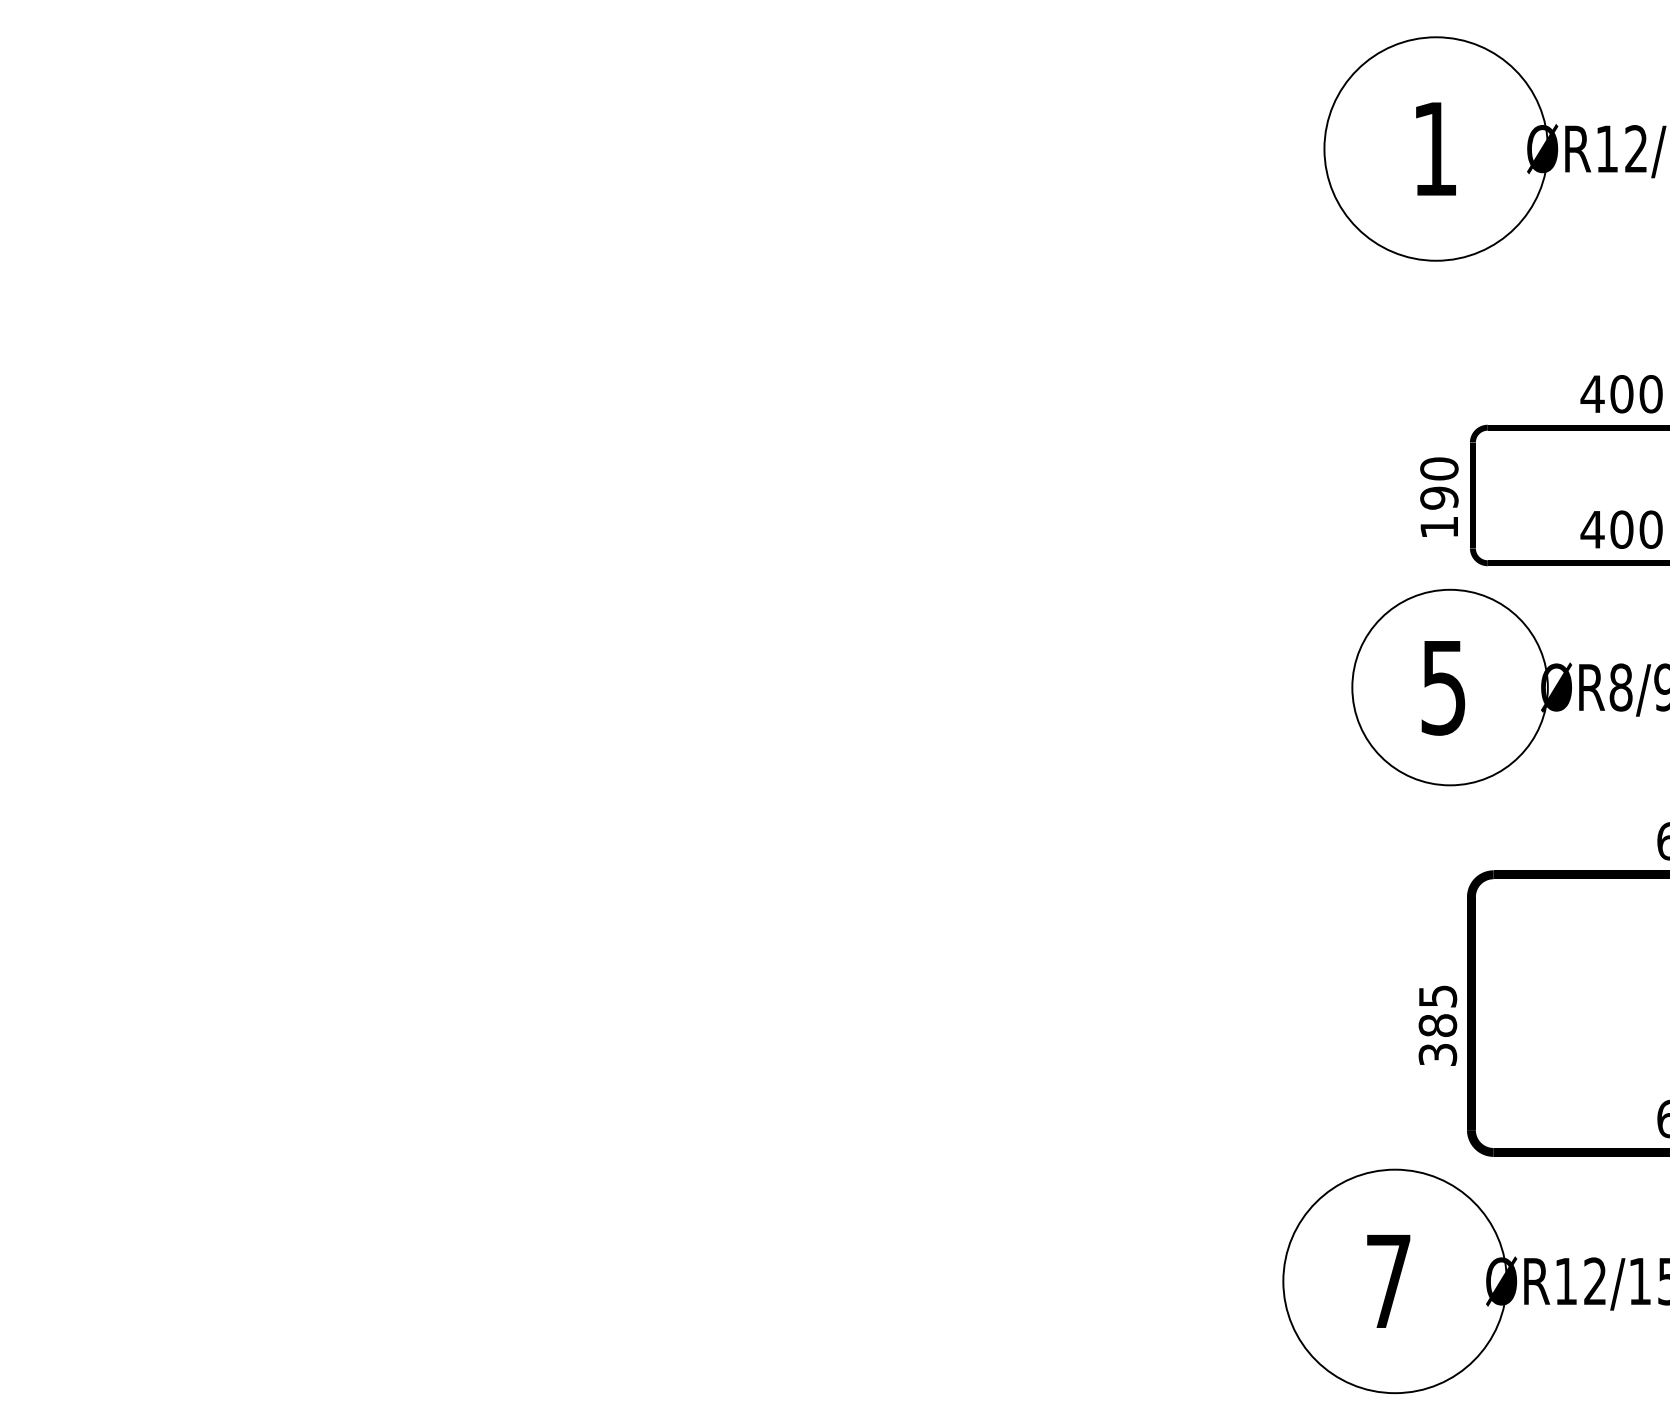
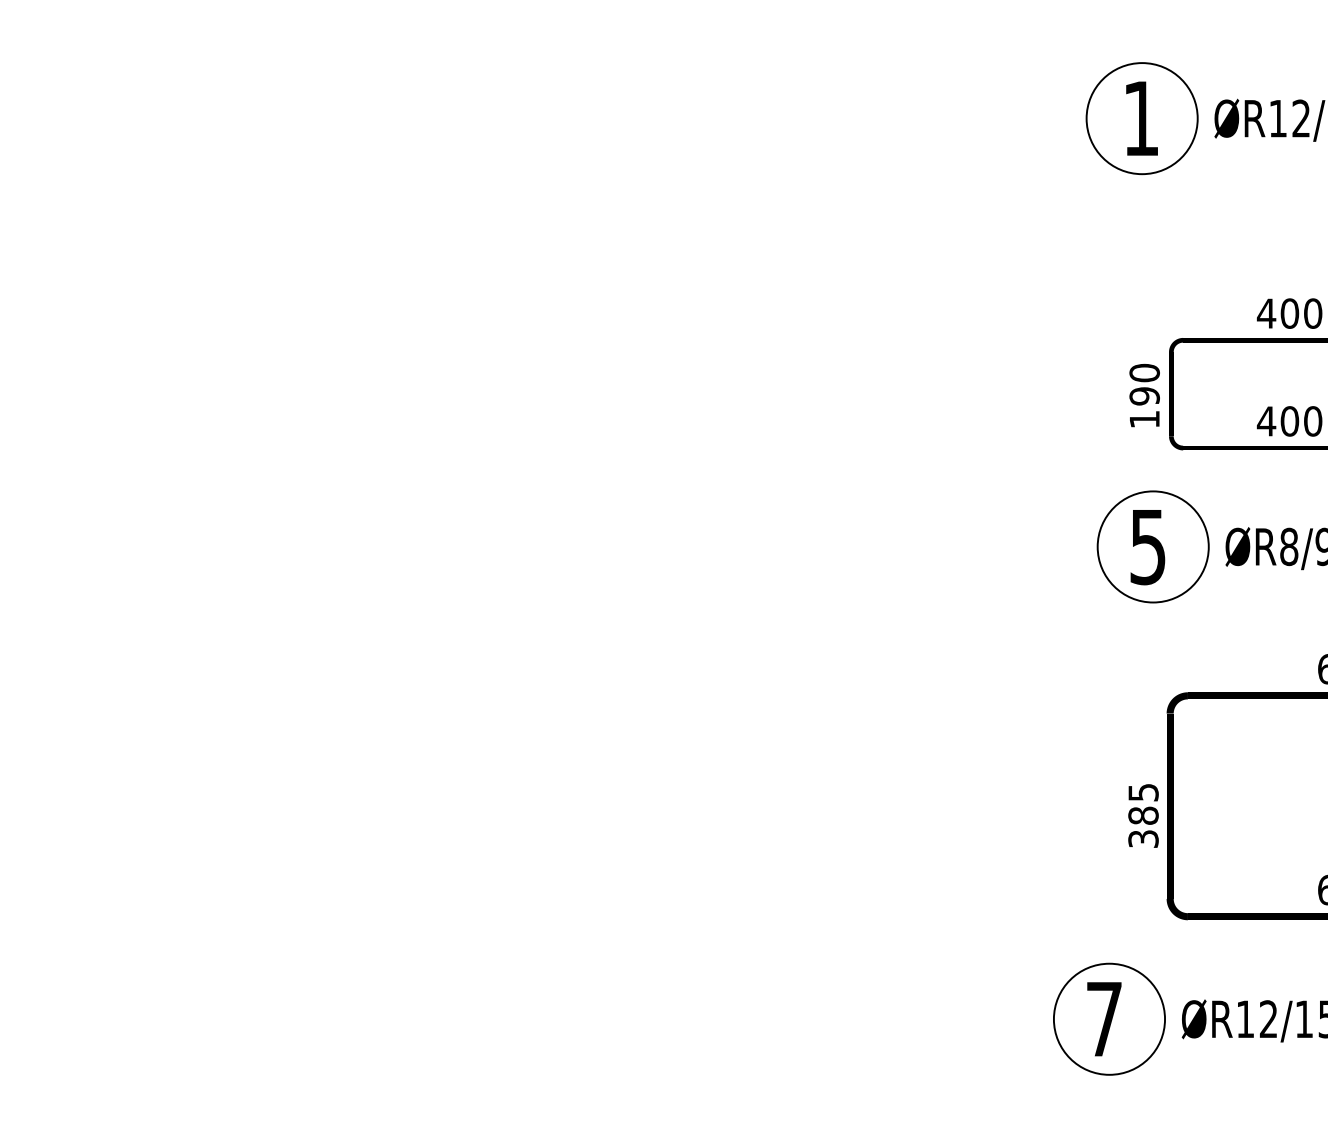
circle: (1435, 148) -> (1141, 118), size x0.62
circle: (1449, 686) -> (1152, 546), size x0.71
circle: (1395, 1280) -> (1109, 1018), size x0.62

